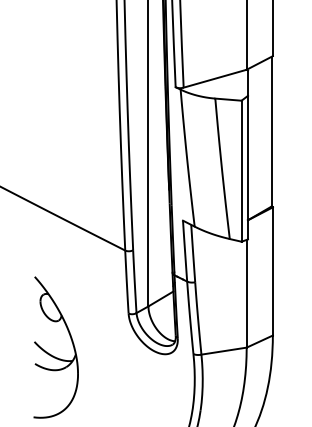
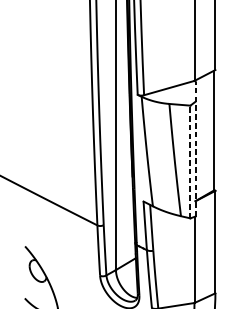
line: (248, 154) -> (195, 148), solid -> dashed
line: (241, 171) -> (190, 162), solid -> dashed

